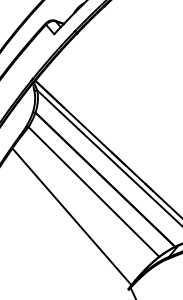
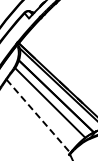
line: (71, 217) -> (38, 116), solid -> dashed

